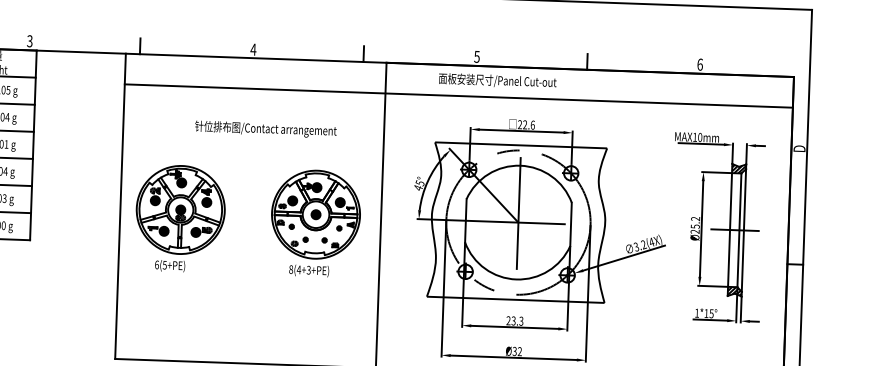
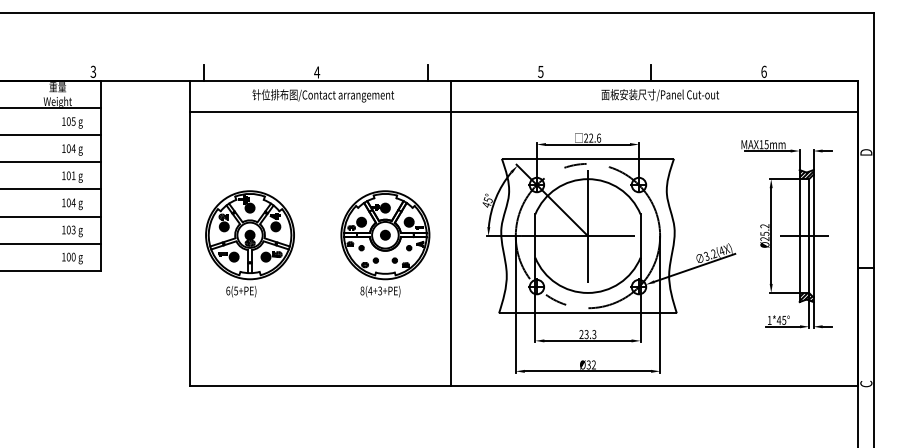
text: (496, 81) -> (659, 95), moved
text: (266, 129) -> (323, 95), moved
text: (700, 137) -> (766, 144), MAX10mm -> MAX15mm
text: (705, 313) -> (778, 320), 1*15° -> 1*45°

